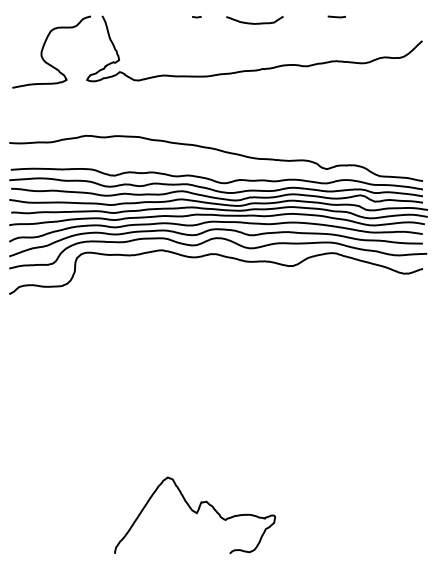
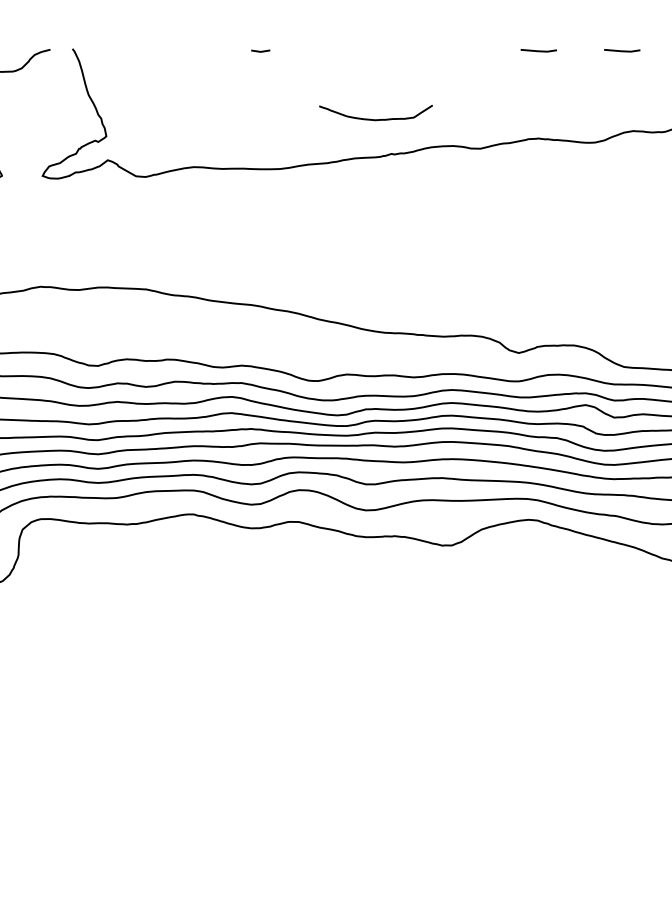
line: (378, 16) -> (621, 49), added
curve: (252, 22) -> (371, 117), moved

